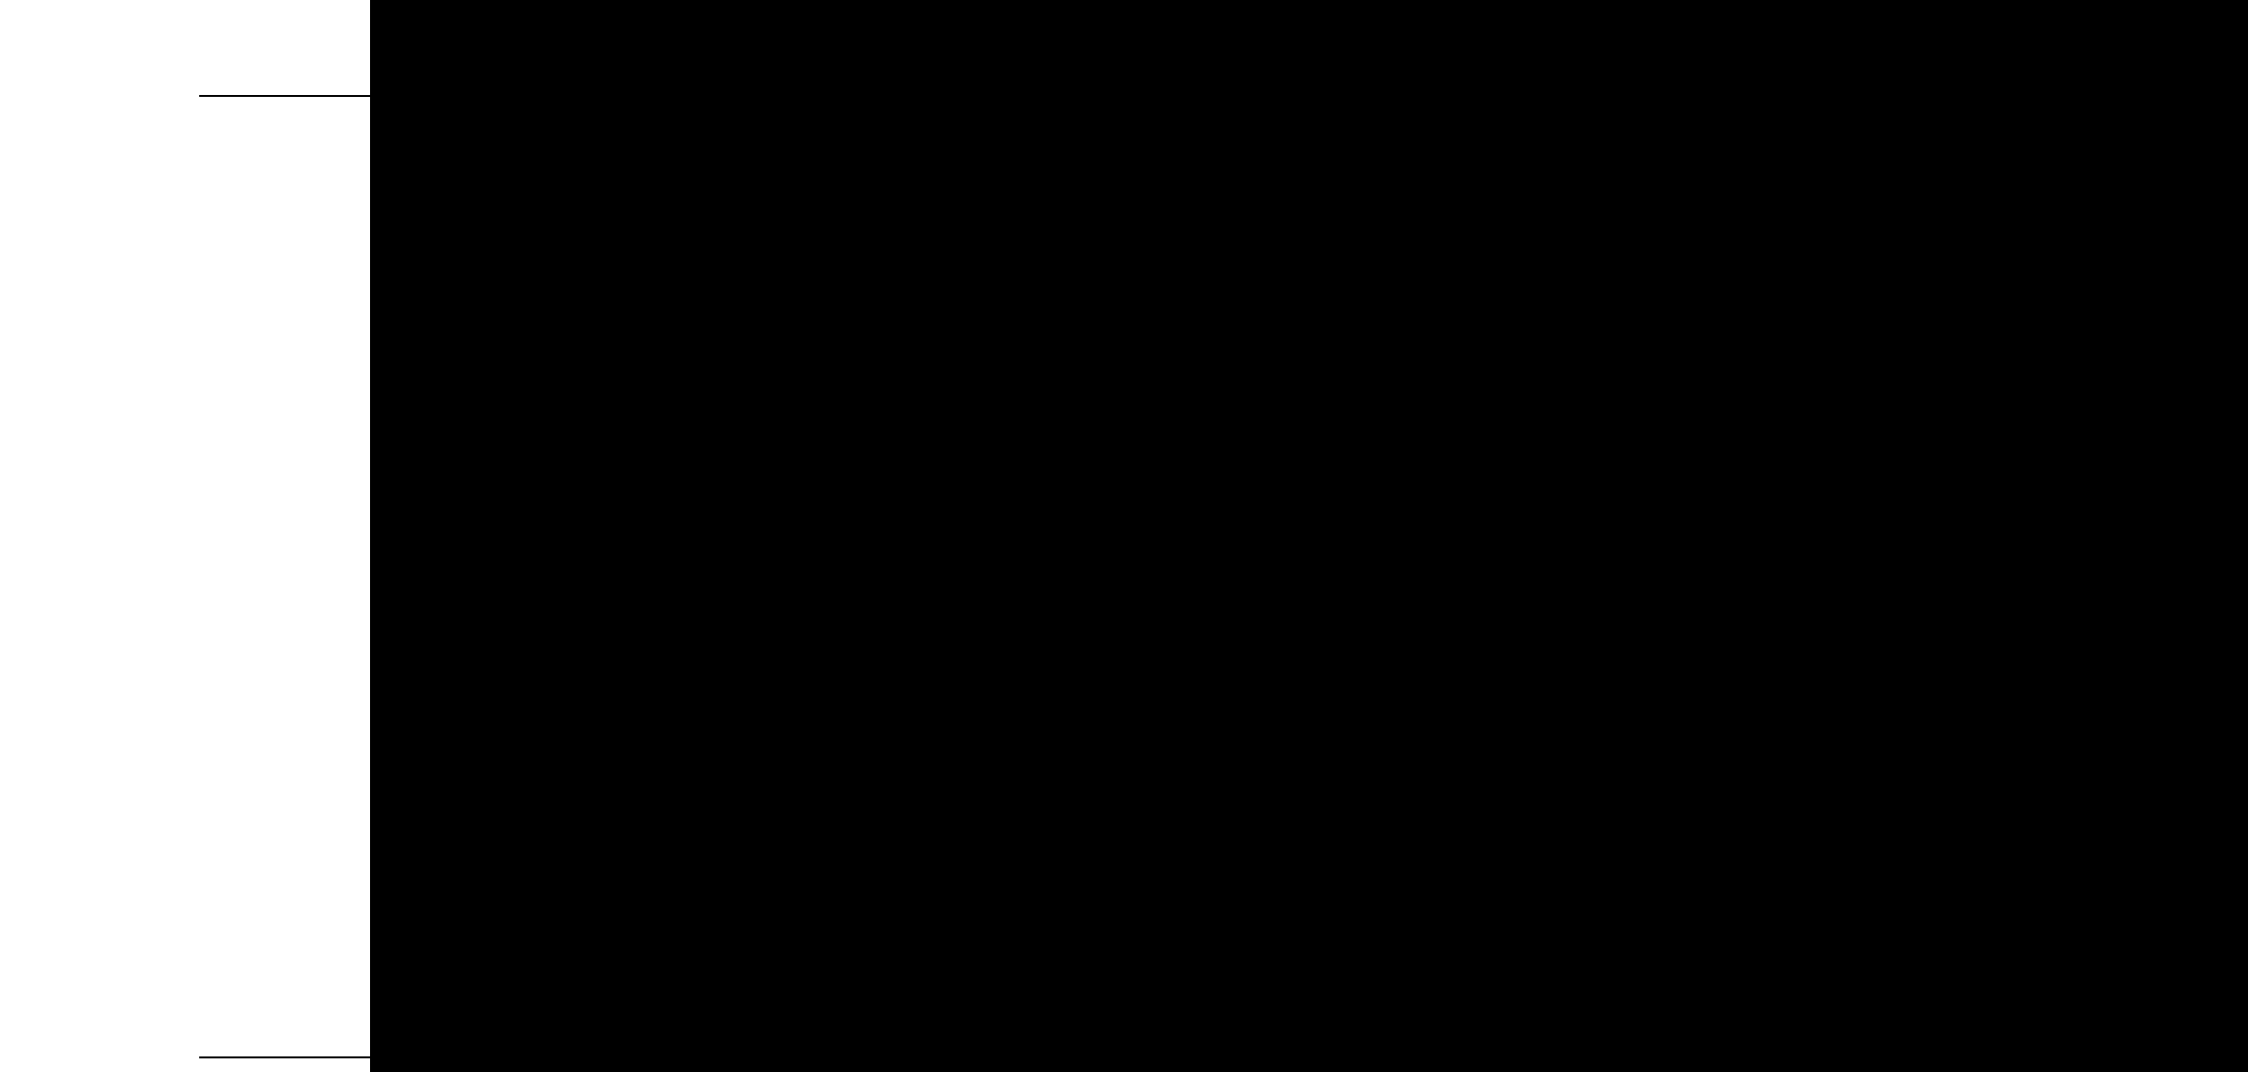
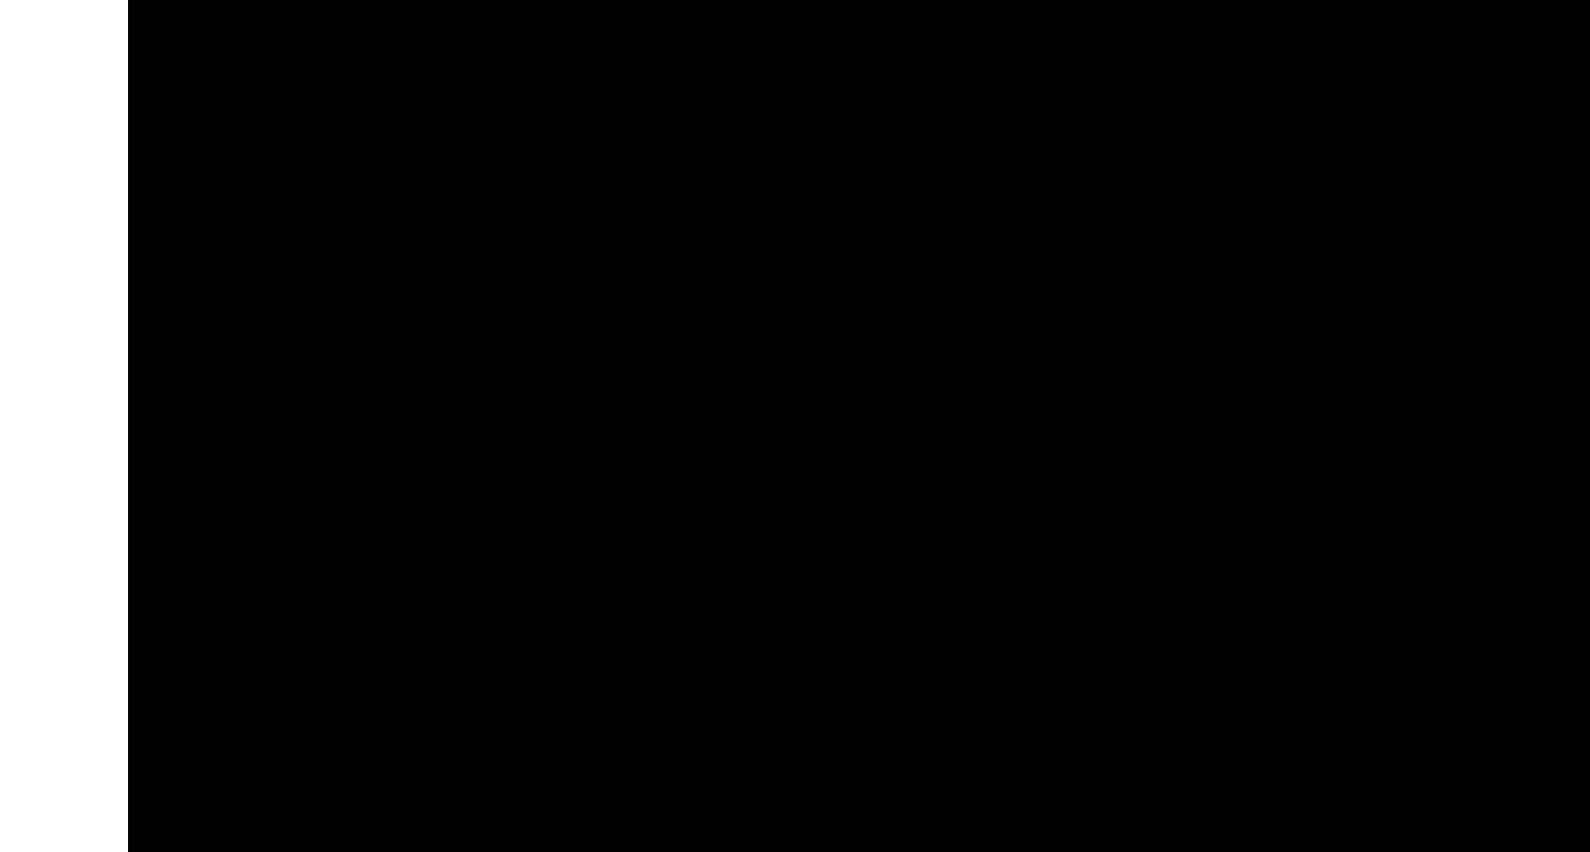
line: (285, 95) -> (76, 51), removed
line: (285, 1056) -> (76, 641), removed

